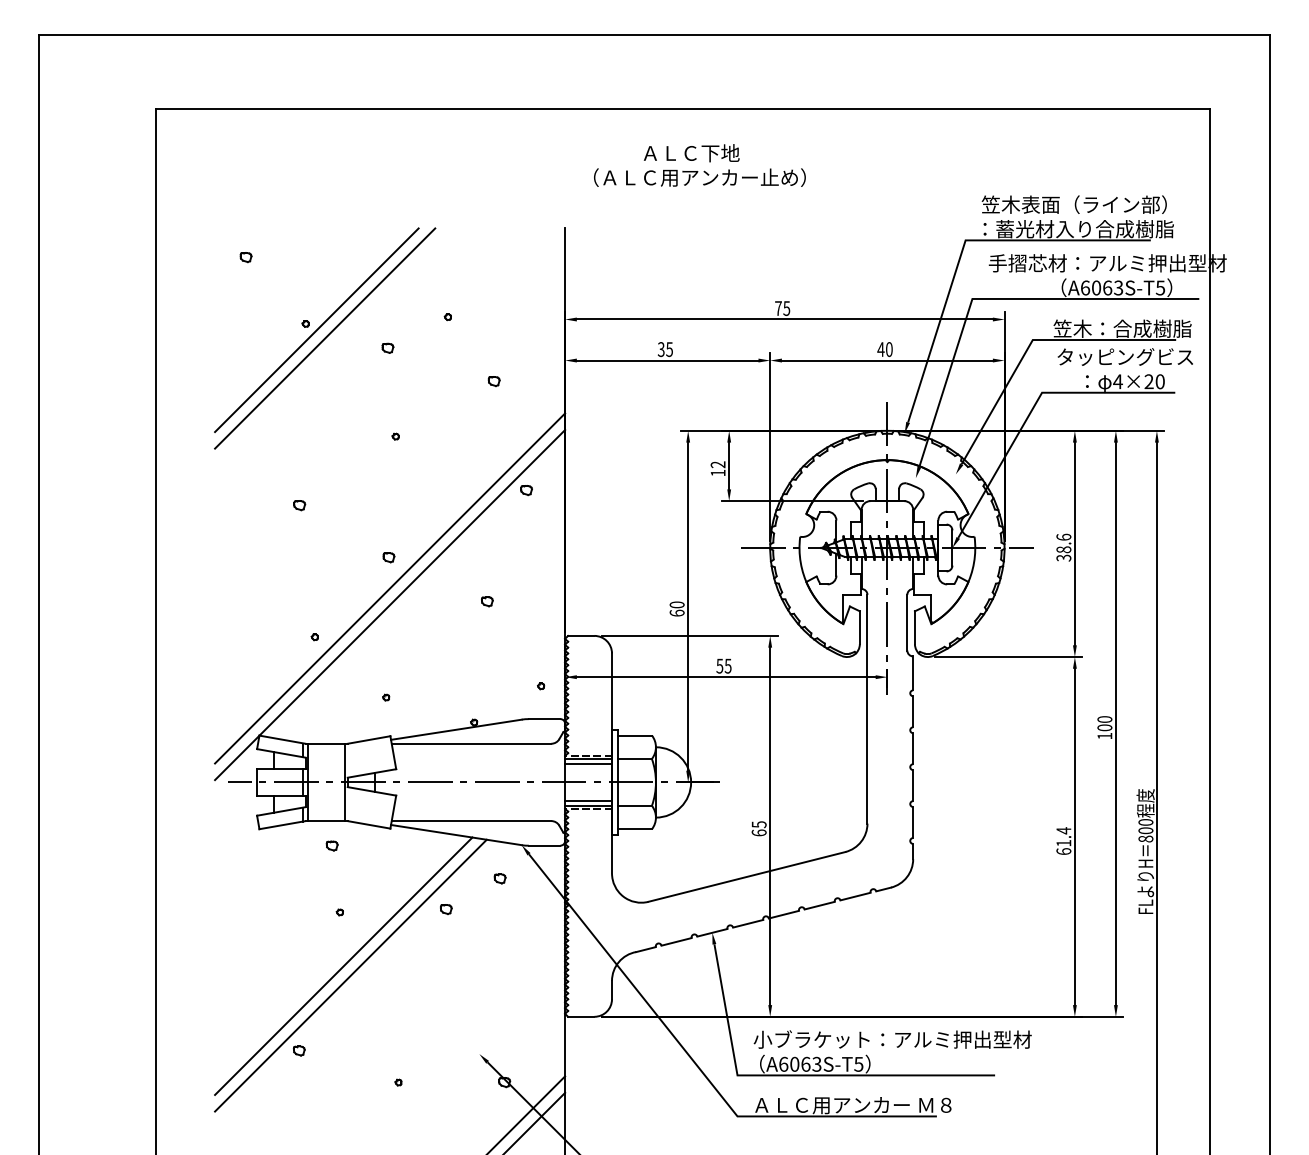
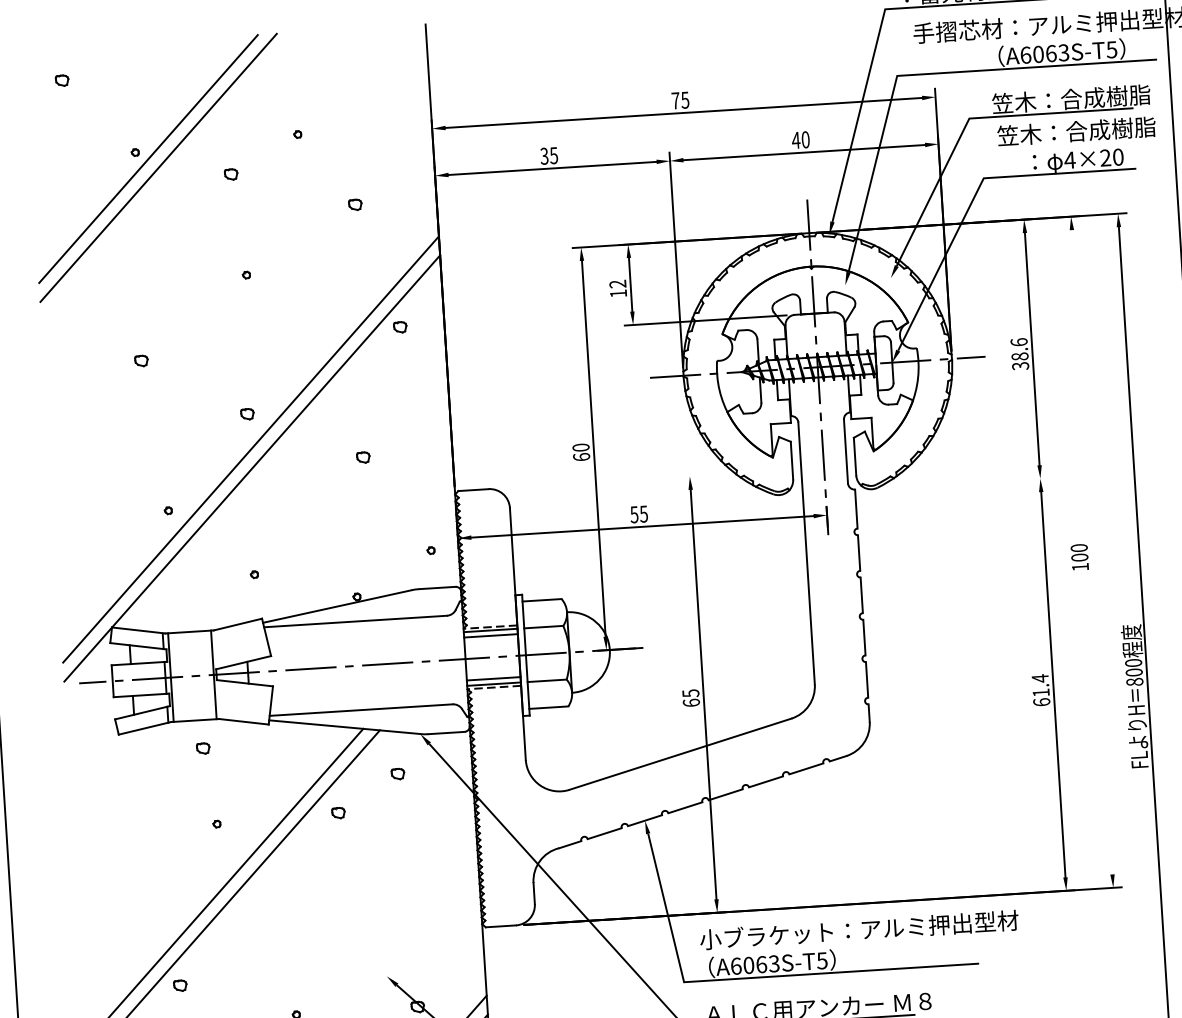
text: (1125, 356) -> (1076, 130), タッピングビス -> 笠木：合成樹脂
line: (689, 635) -> (597, 481), removed
line: (1008, 657) -> (964, 484), removed
line: (1115, 723) -> (1091, 551), removed

